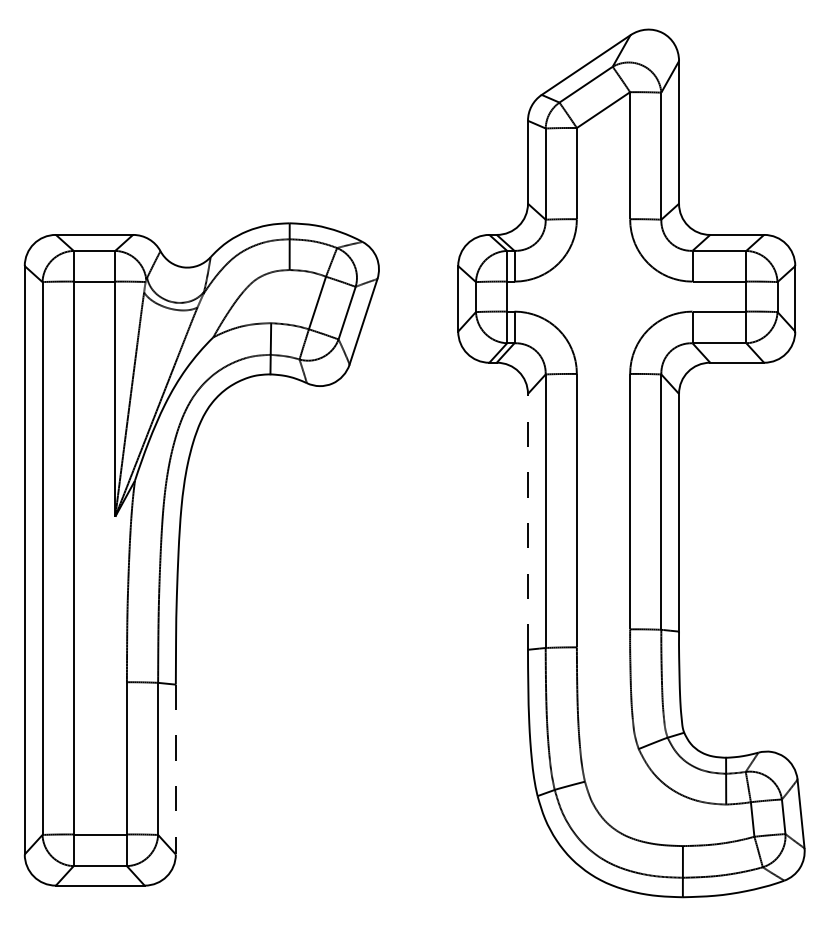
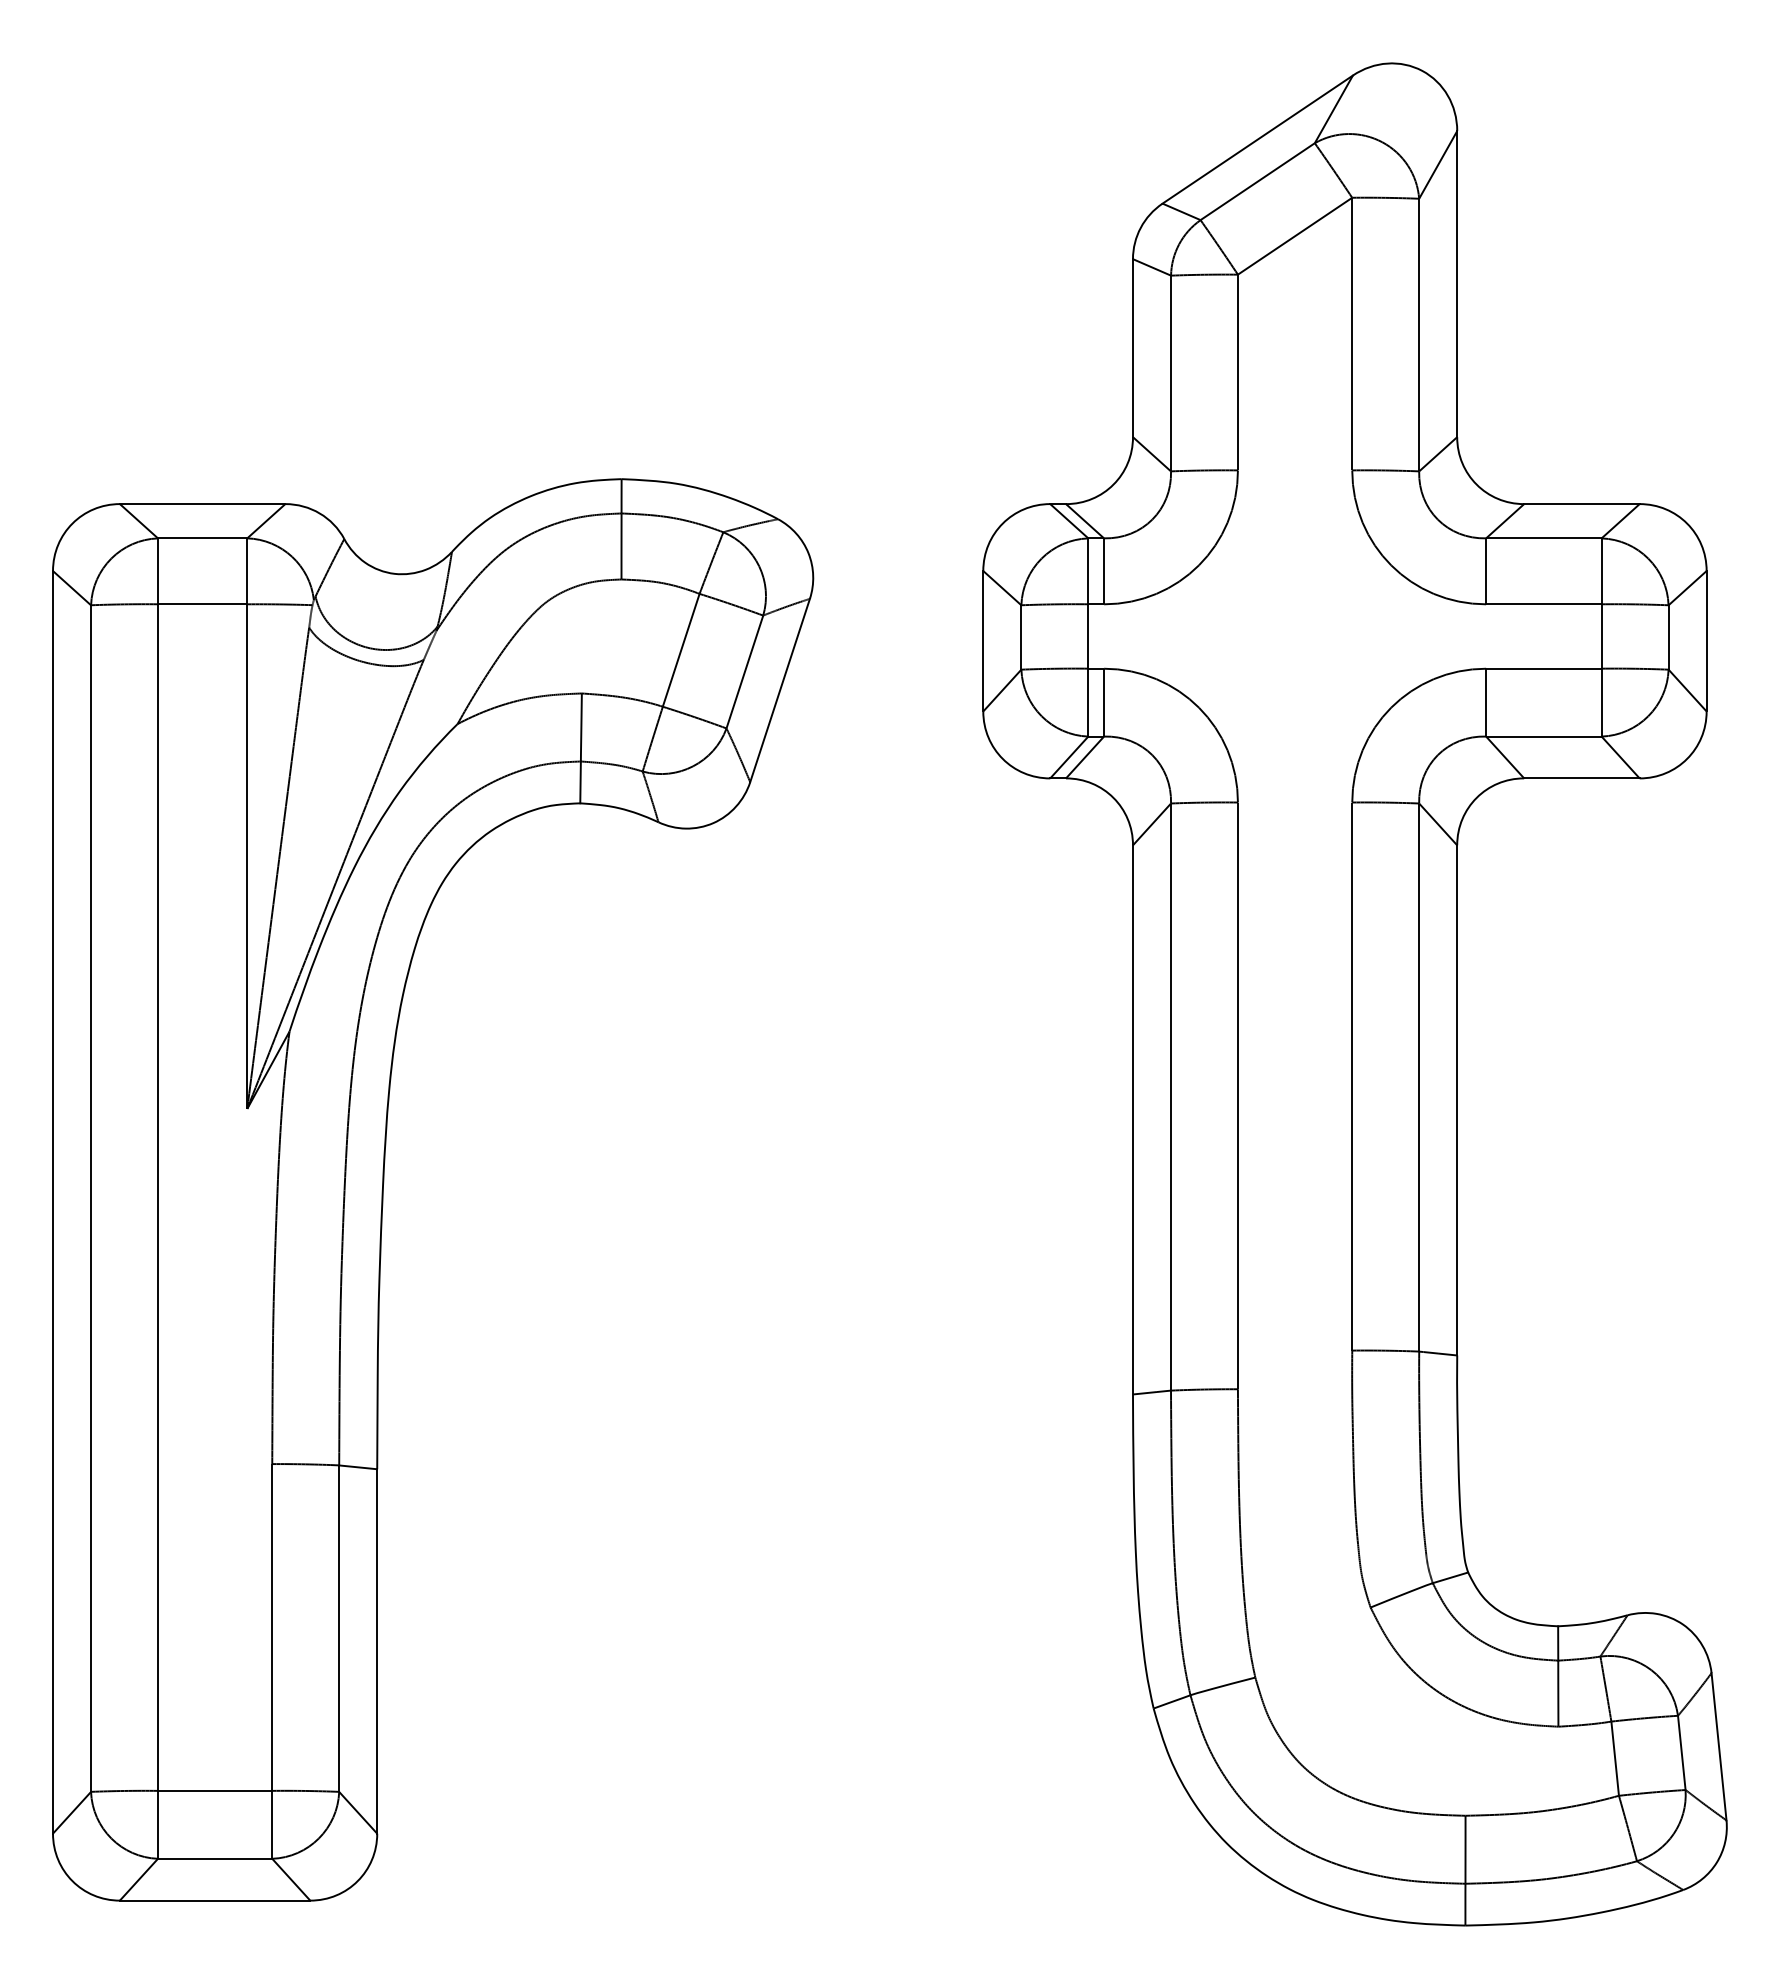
line: (527, 521) -> (1131, 1119), dashed -> solid
line: (175, 769) -> (376, 1651), dashed -> solid

